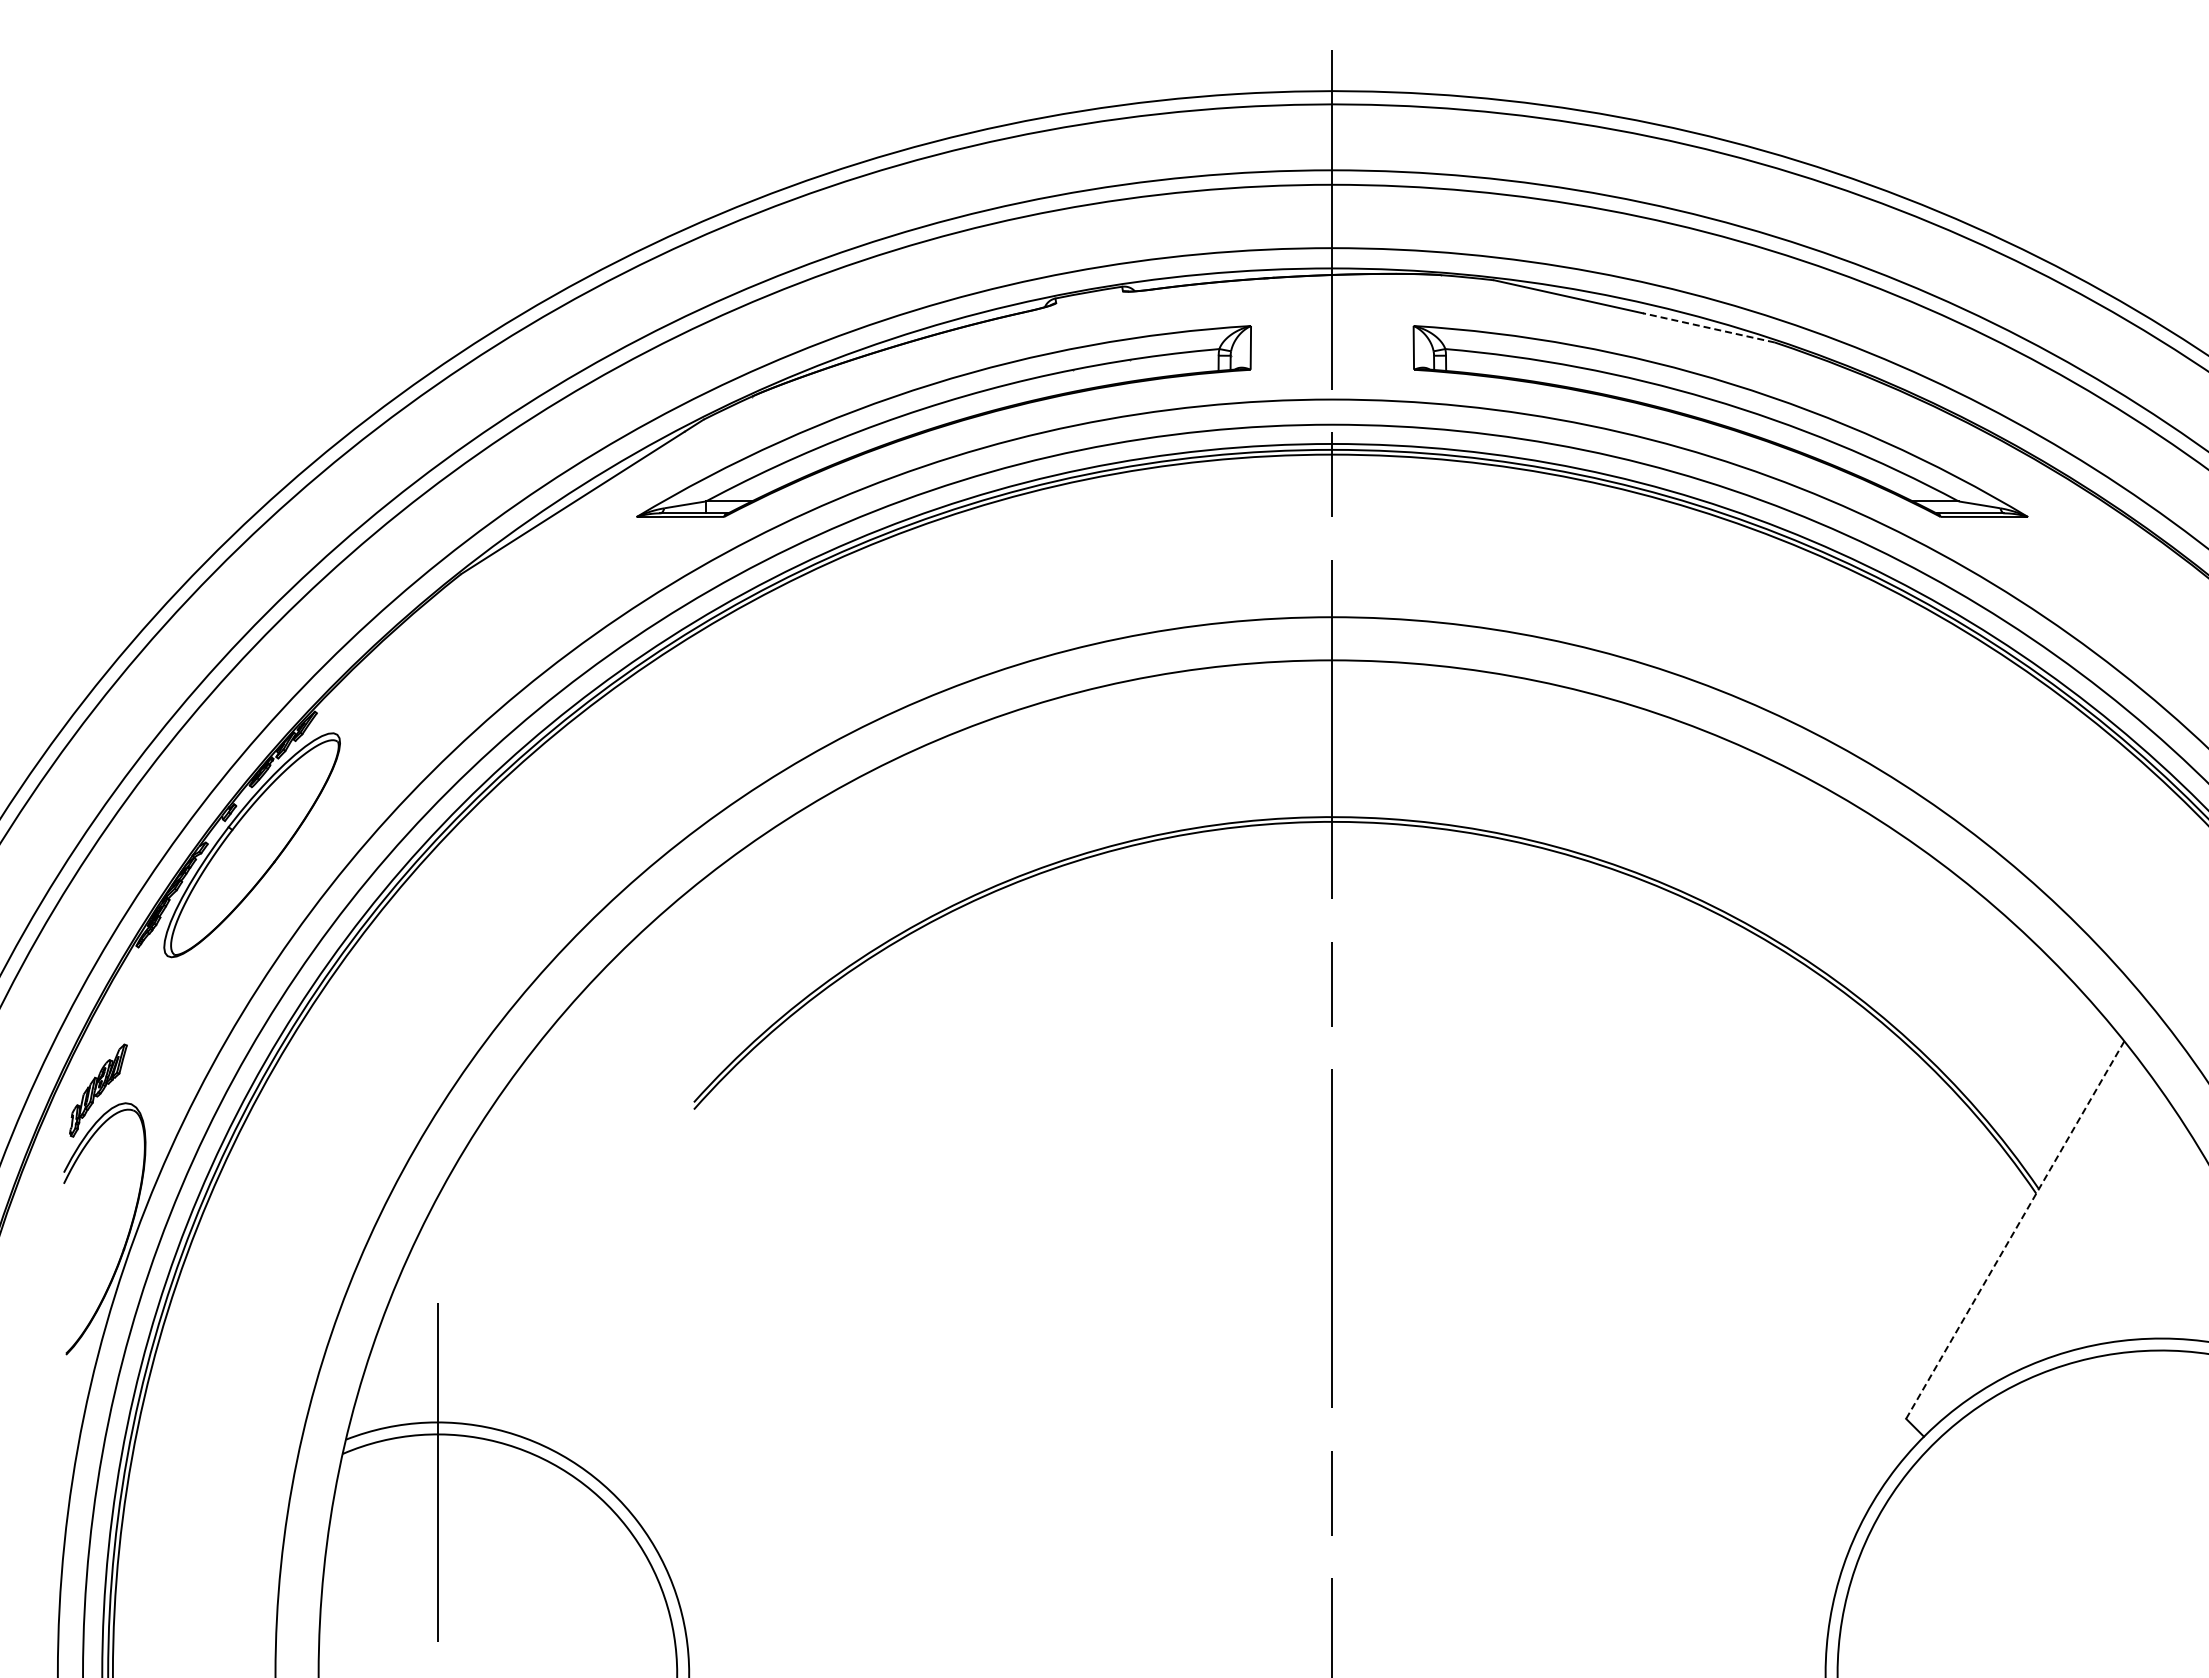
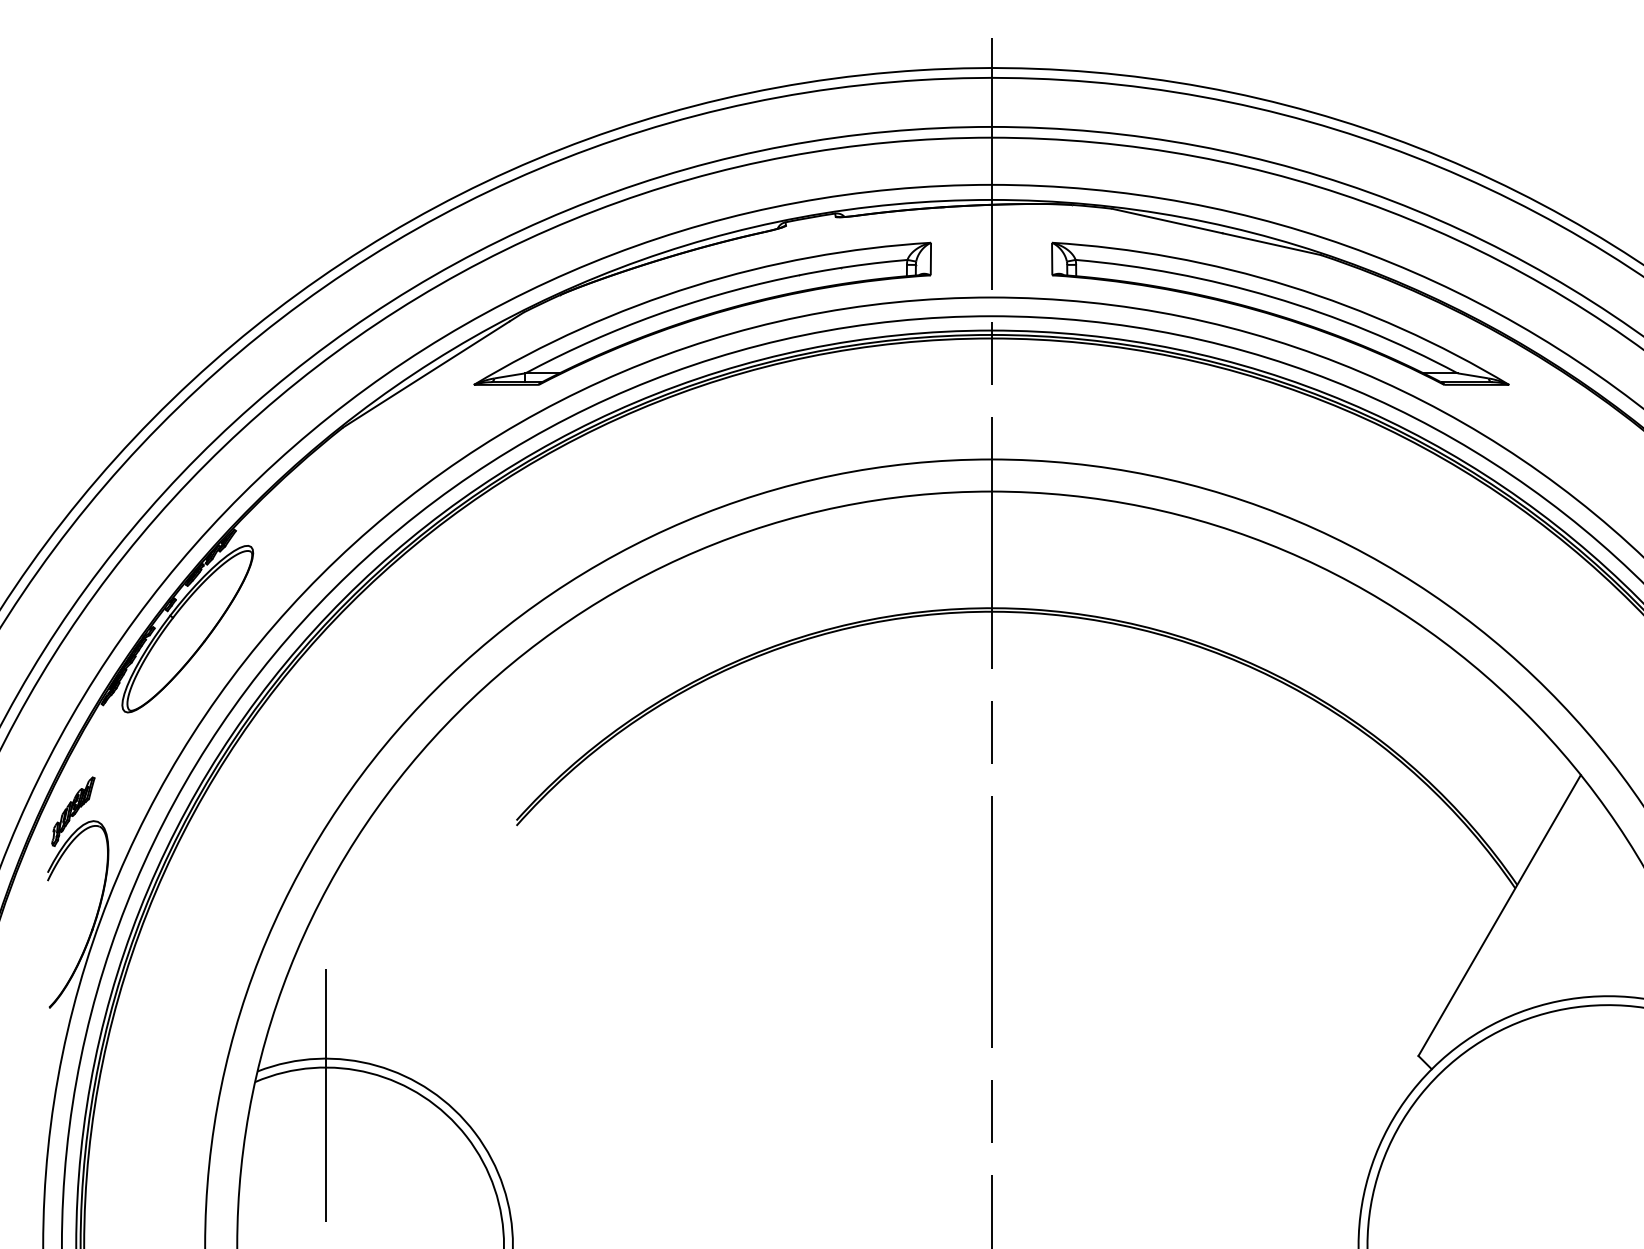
line: (1708, 327) -> (1271, 243), dashed -> solid
line: (2015, 1229) -> (1499, 915), dashed -> solid

